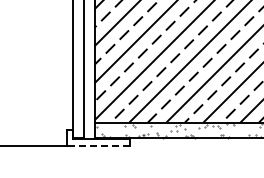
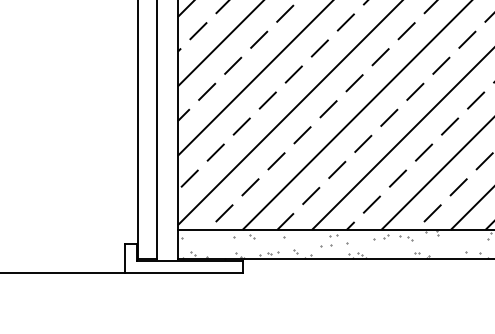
line: (97, 145) -> (182, 272), dashed -> solid

